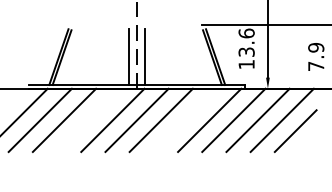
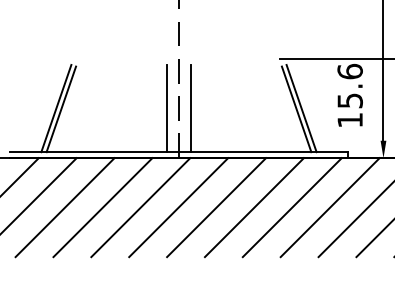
text: (245, 51) -> (348, 99), 13.6 -> 15.6
line: (88, 120) -> (102, 207), added
line: (185, 120) -> (254, 207), added

